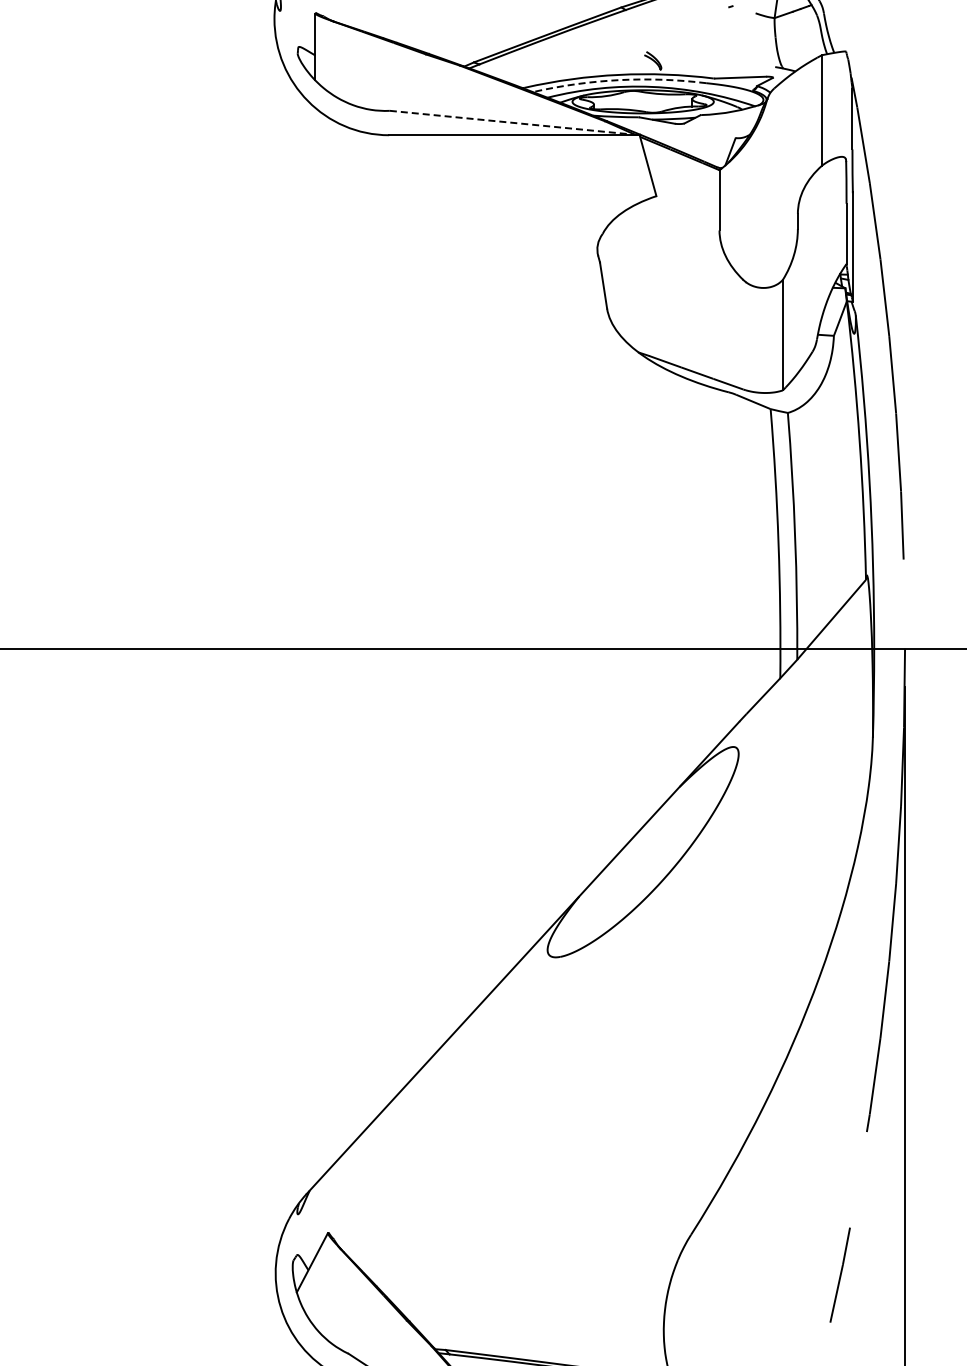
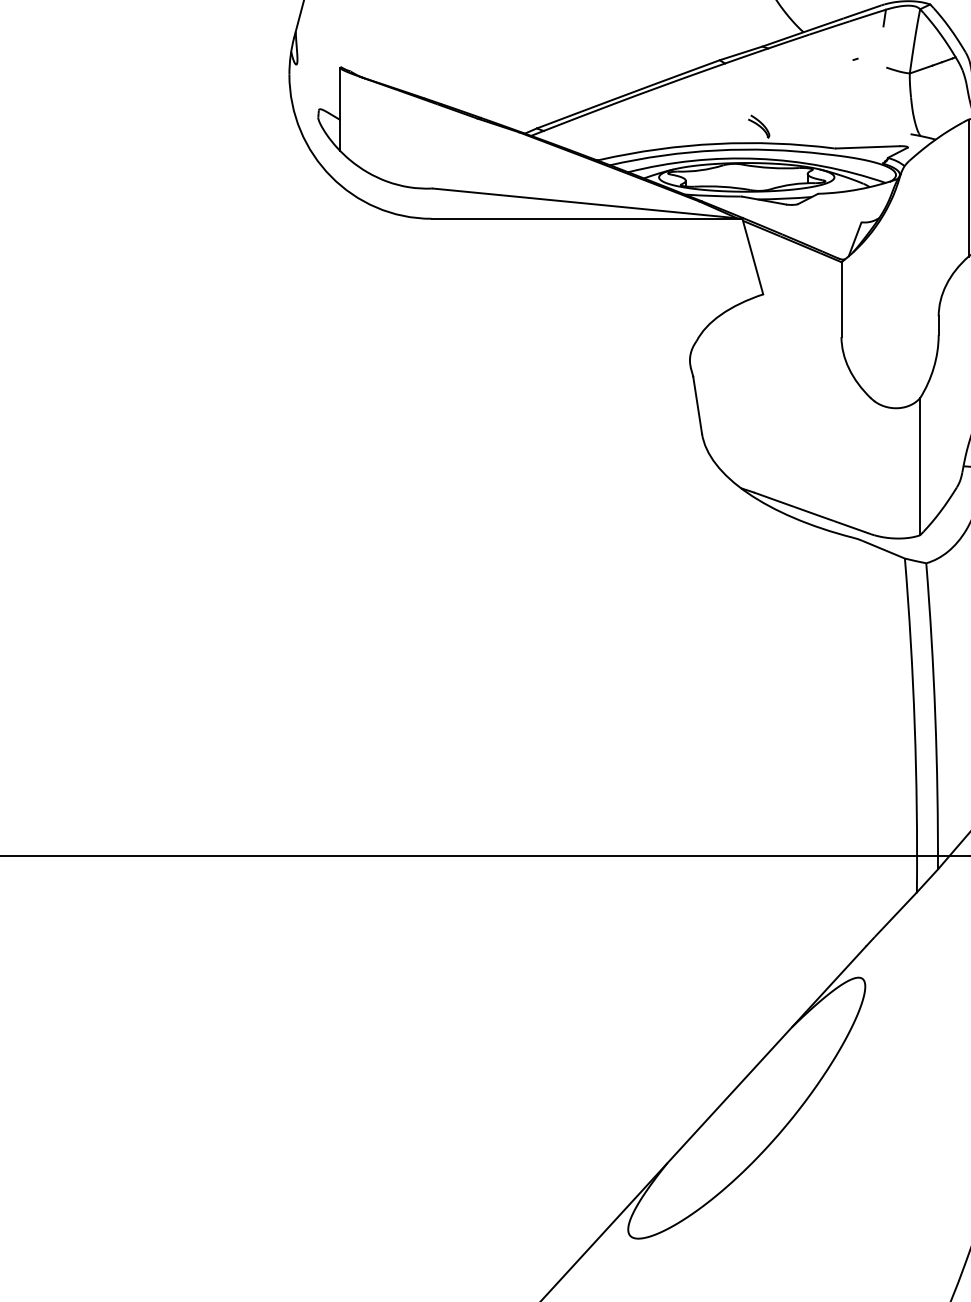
arc: (619, 80) -> (717, 150), dashed -> solid
line: (515, 123) -> (588, 204), dashed -> solid

